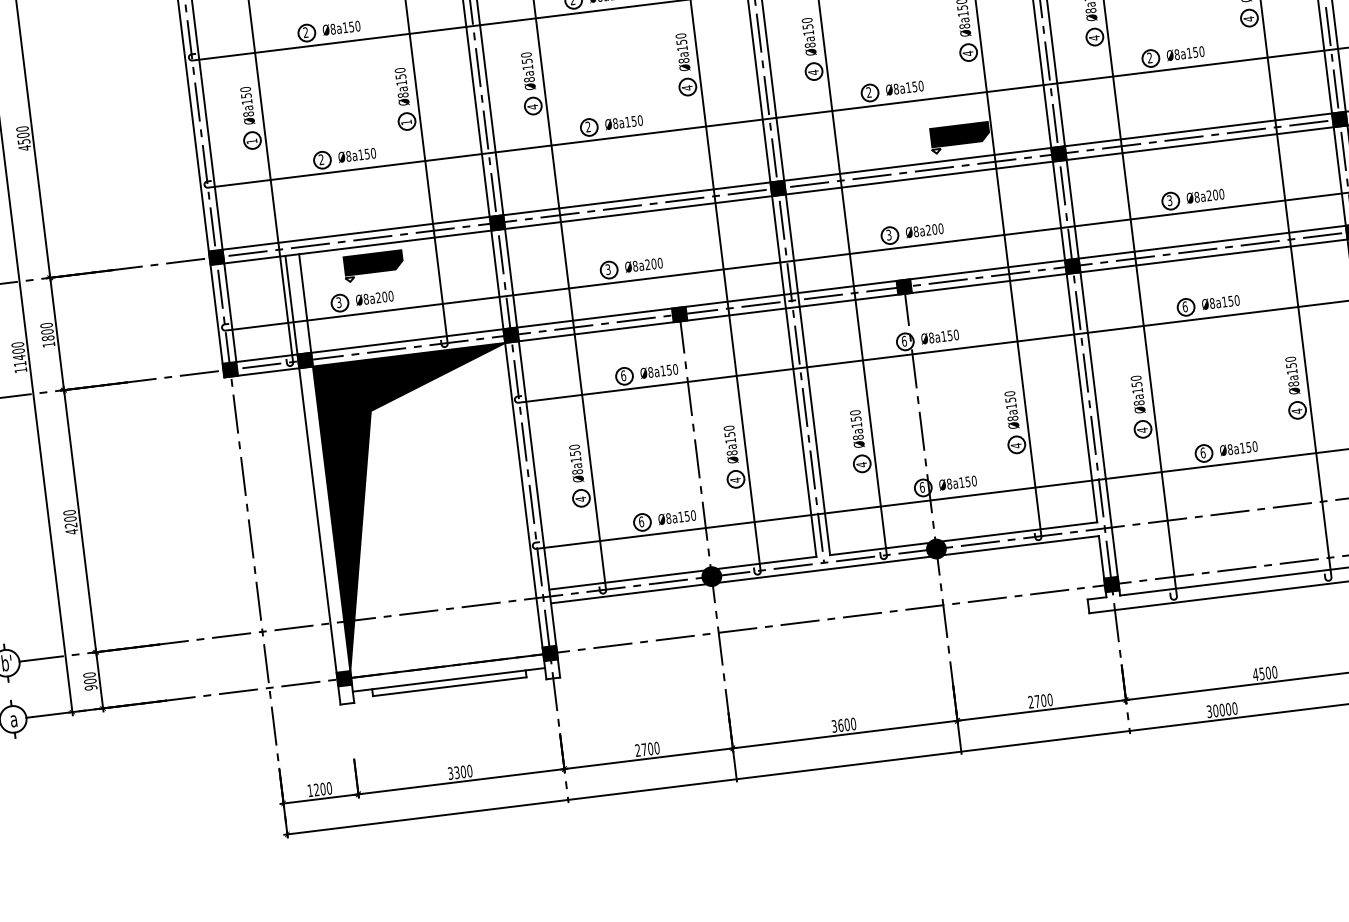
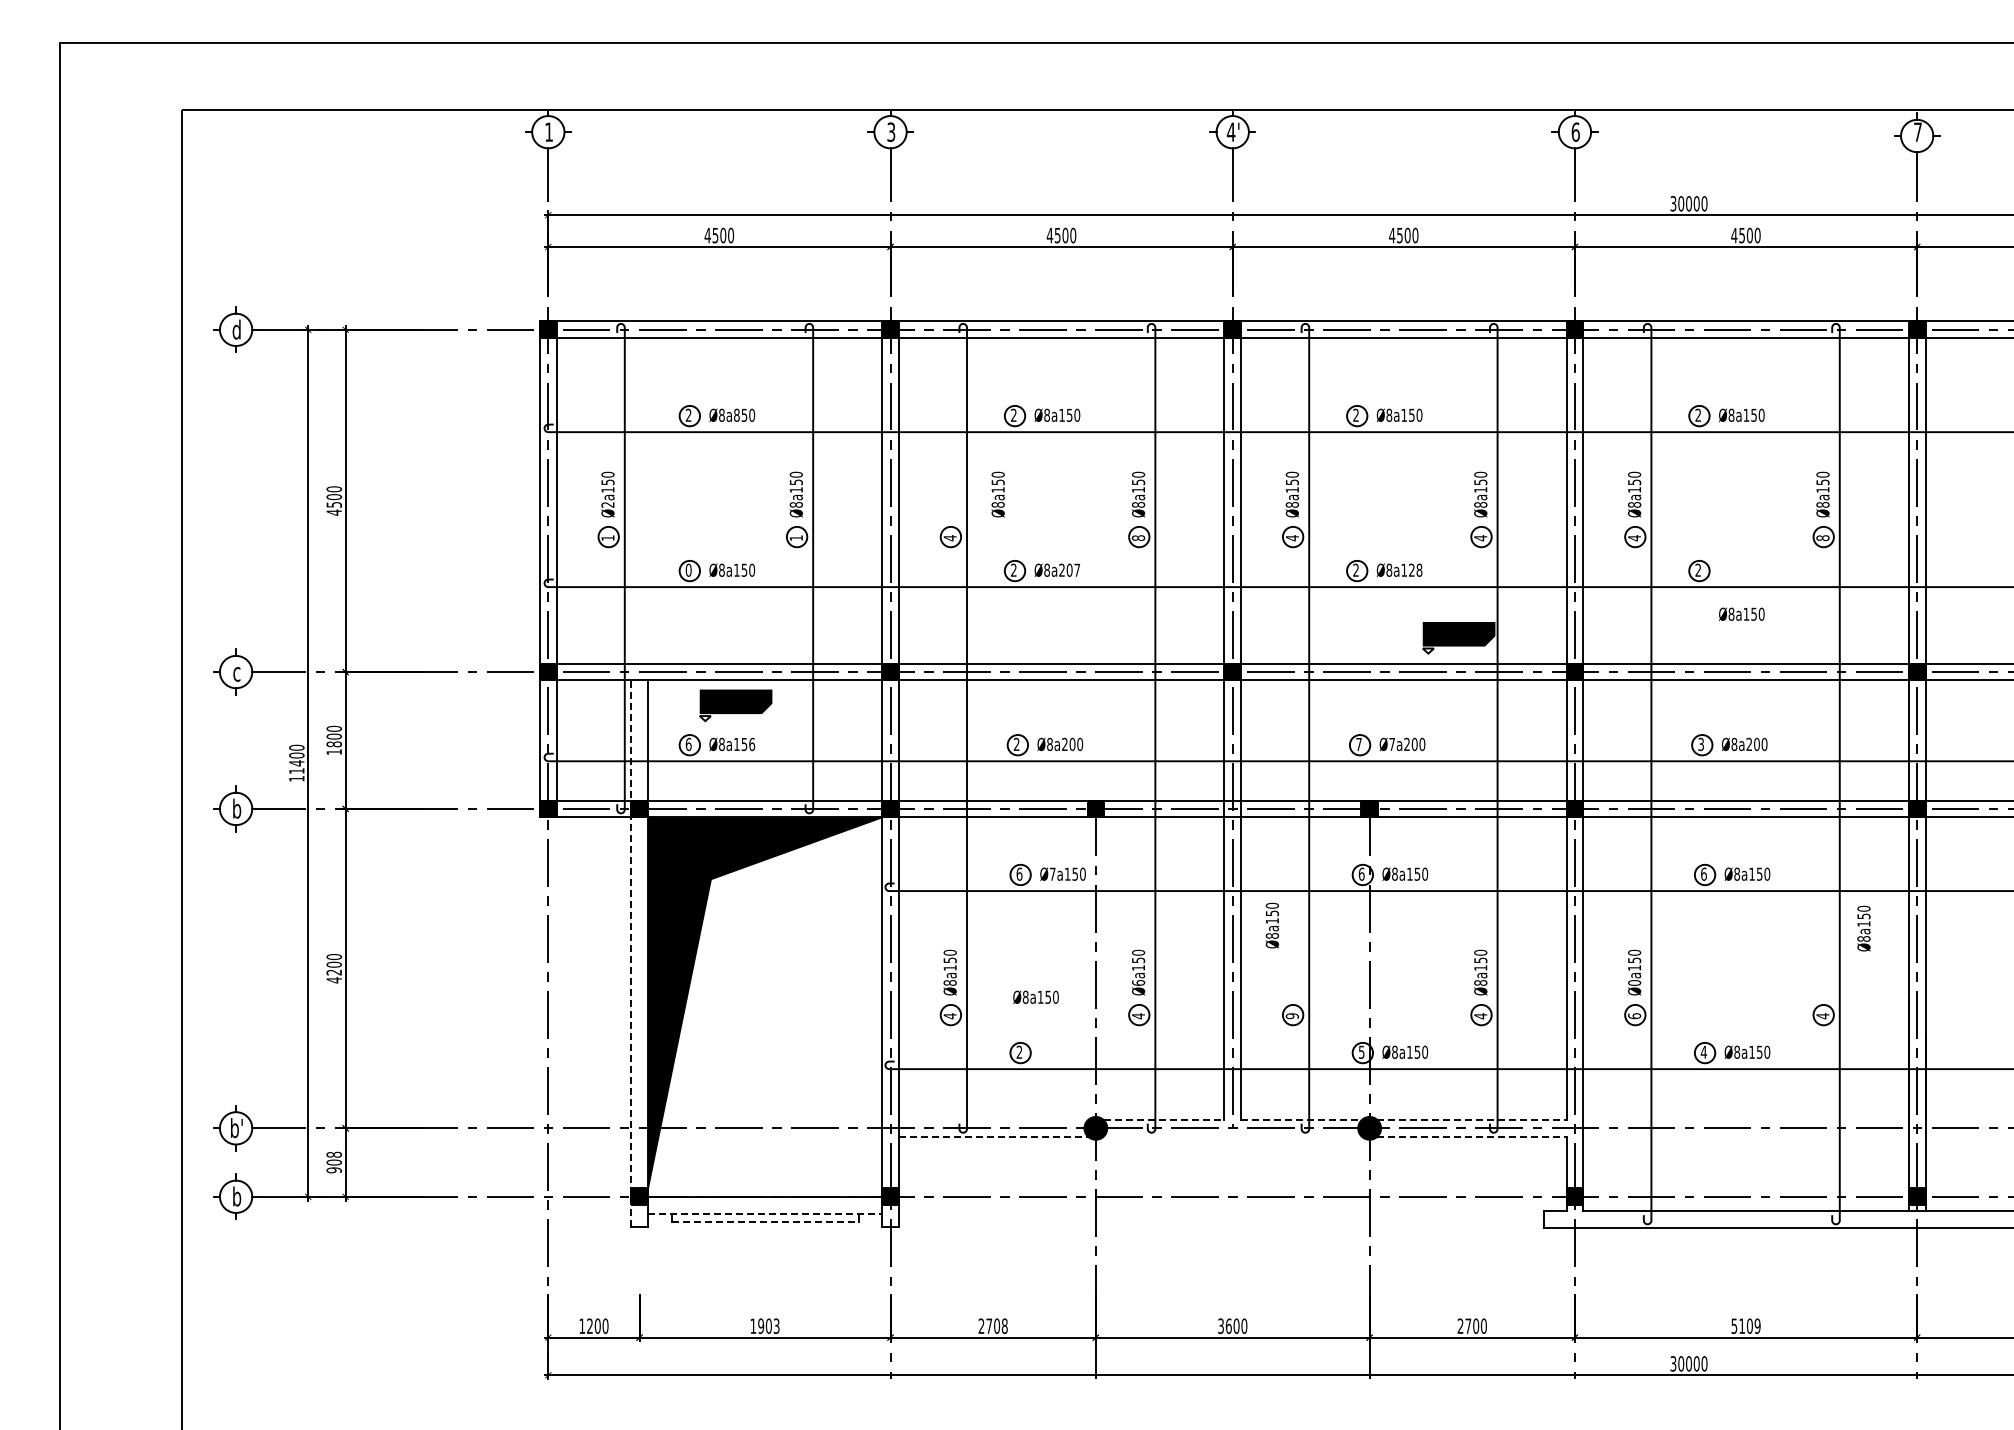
text: (1248, 19) -> (1822, 538), 4 -> 8
text: (345, 27) -> (736, 414), Ø8a150 -> Ø8a850
text: (1185, 53) -> (1741, 613), moved
text: (527, 71) -> (997, 494), moved
text: (917, 85) -> (1415, 569), Ø8a150 -> Ø8a128
text: (687, 88) -> (1138, 538), 4 -> 8
text: (248, 113) -> (607, 504), Ø8a150 -> Ø2a150
text: (633, 120) -> (1069, 569), Ø8a150 -> Ø8a207
text: (321, 159) -> (688, 569), 2 -> 0
text: (916, 231) -> (1392, 744), Ø8a200 -> Ø7a200
text: (888, 235) -> (1358, 744), 3 -> 7
text: (608, 269) -> (1016, 744), 3 -> 2
text: (384, 297) -> (744, 744), Ø8a200 -> Ø8a156
text: (338, 302) -> (688, 744), 3 -> 6
text: (650, 371) -> (1052, 873), Ø8a150 -> Ø7a150
text: (1292, 375) -> (1863, 928), moved
text: (1139, 402) -> (1634, 982), Ø8a150 -> Ø0a150
text: (856, 429) -> (1271, 925), moved
text: (1142, 430) -> (1634, 1016), 4 -> 6
text: (732, 452) -> (1138, 982), Ø8a150 -> Ø6a150
text: (1202, 452) -> (1703, 1051), 6 -> 4
text: (861, 465) -> (1291, 1016), 4 -> 9
line: (313, 479) -> (631, 953), solid -> dashed
text: (922, 486) -> (1361, 1051), 6 -> 5
text: (676, 516) -> (1035, 996), moved
text: (641, 521) -> (1019, 1051), 6 -> 2
line: (1019, 531) -> (1471, 1119), solid -> dashed
line: (1020, 545) -> (1471, 1136), solid -> dashed
line: (880, 548) -> (1302, 1119), solid -> dashed
line: (767, 562) -> (1164, 1119), solid -> dashed
line: (824, 569) -> (1232, 1136), removed
line: (626, 579) -> (993, 1119), removed
line: (628, 593) -> (993, 1136), solid -> dashed
text: (1264, 673) -> (1745, 1326), 4500 -> 5109
text: (88, 674) -> (333, 1154), 900 -> 908
line: (449, 679) -> (765, 1213), solid -> dashed
line: (450, 686) -> (765, 1221), solid -> dashed
text: (14, 719) -> (237, 1196), a -> b
text: (656, 747) -> (1004, 1325), 2700 -> 2708
text: (459, 771) -> (764, 1325), 3300 -> 1903

